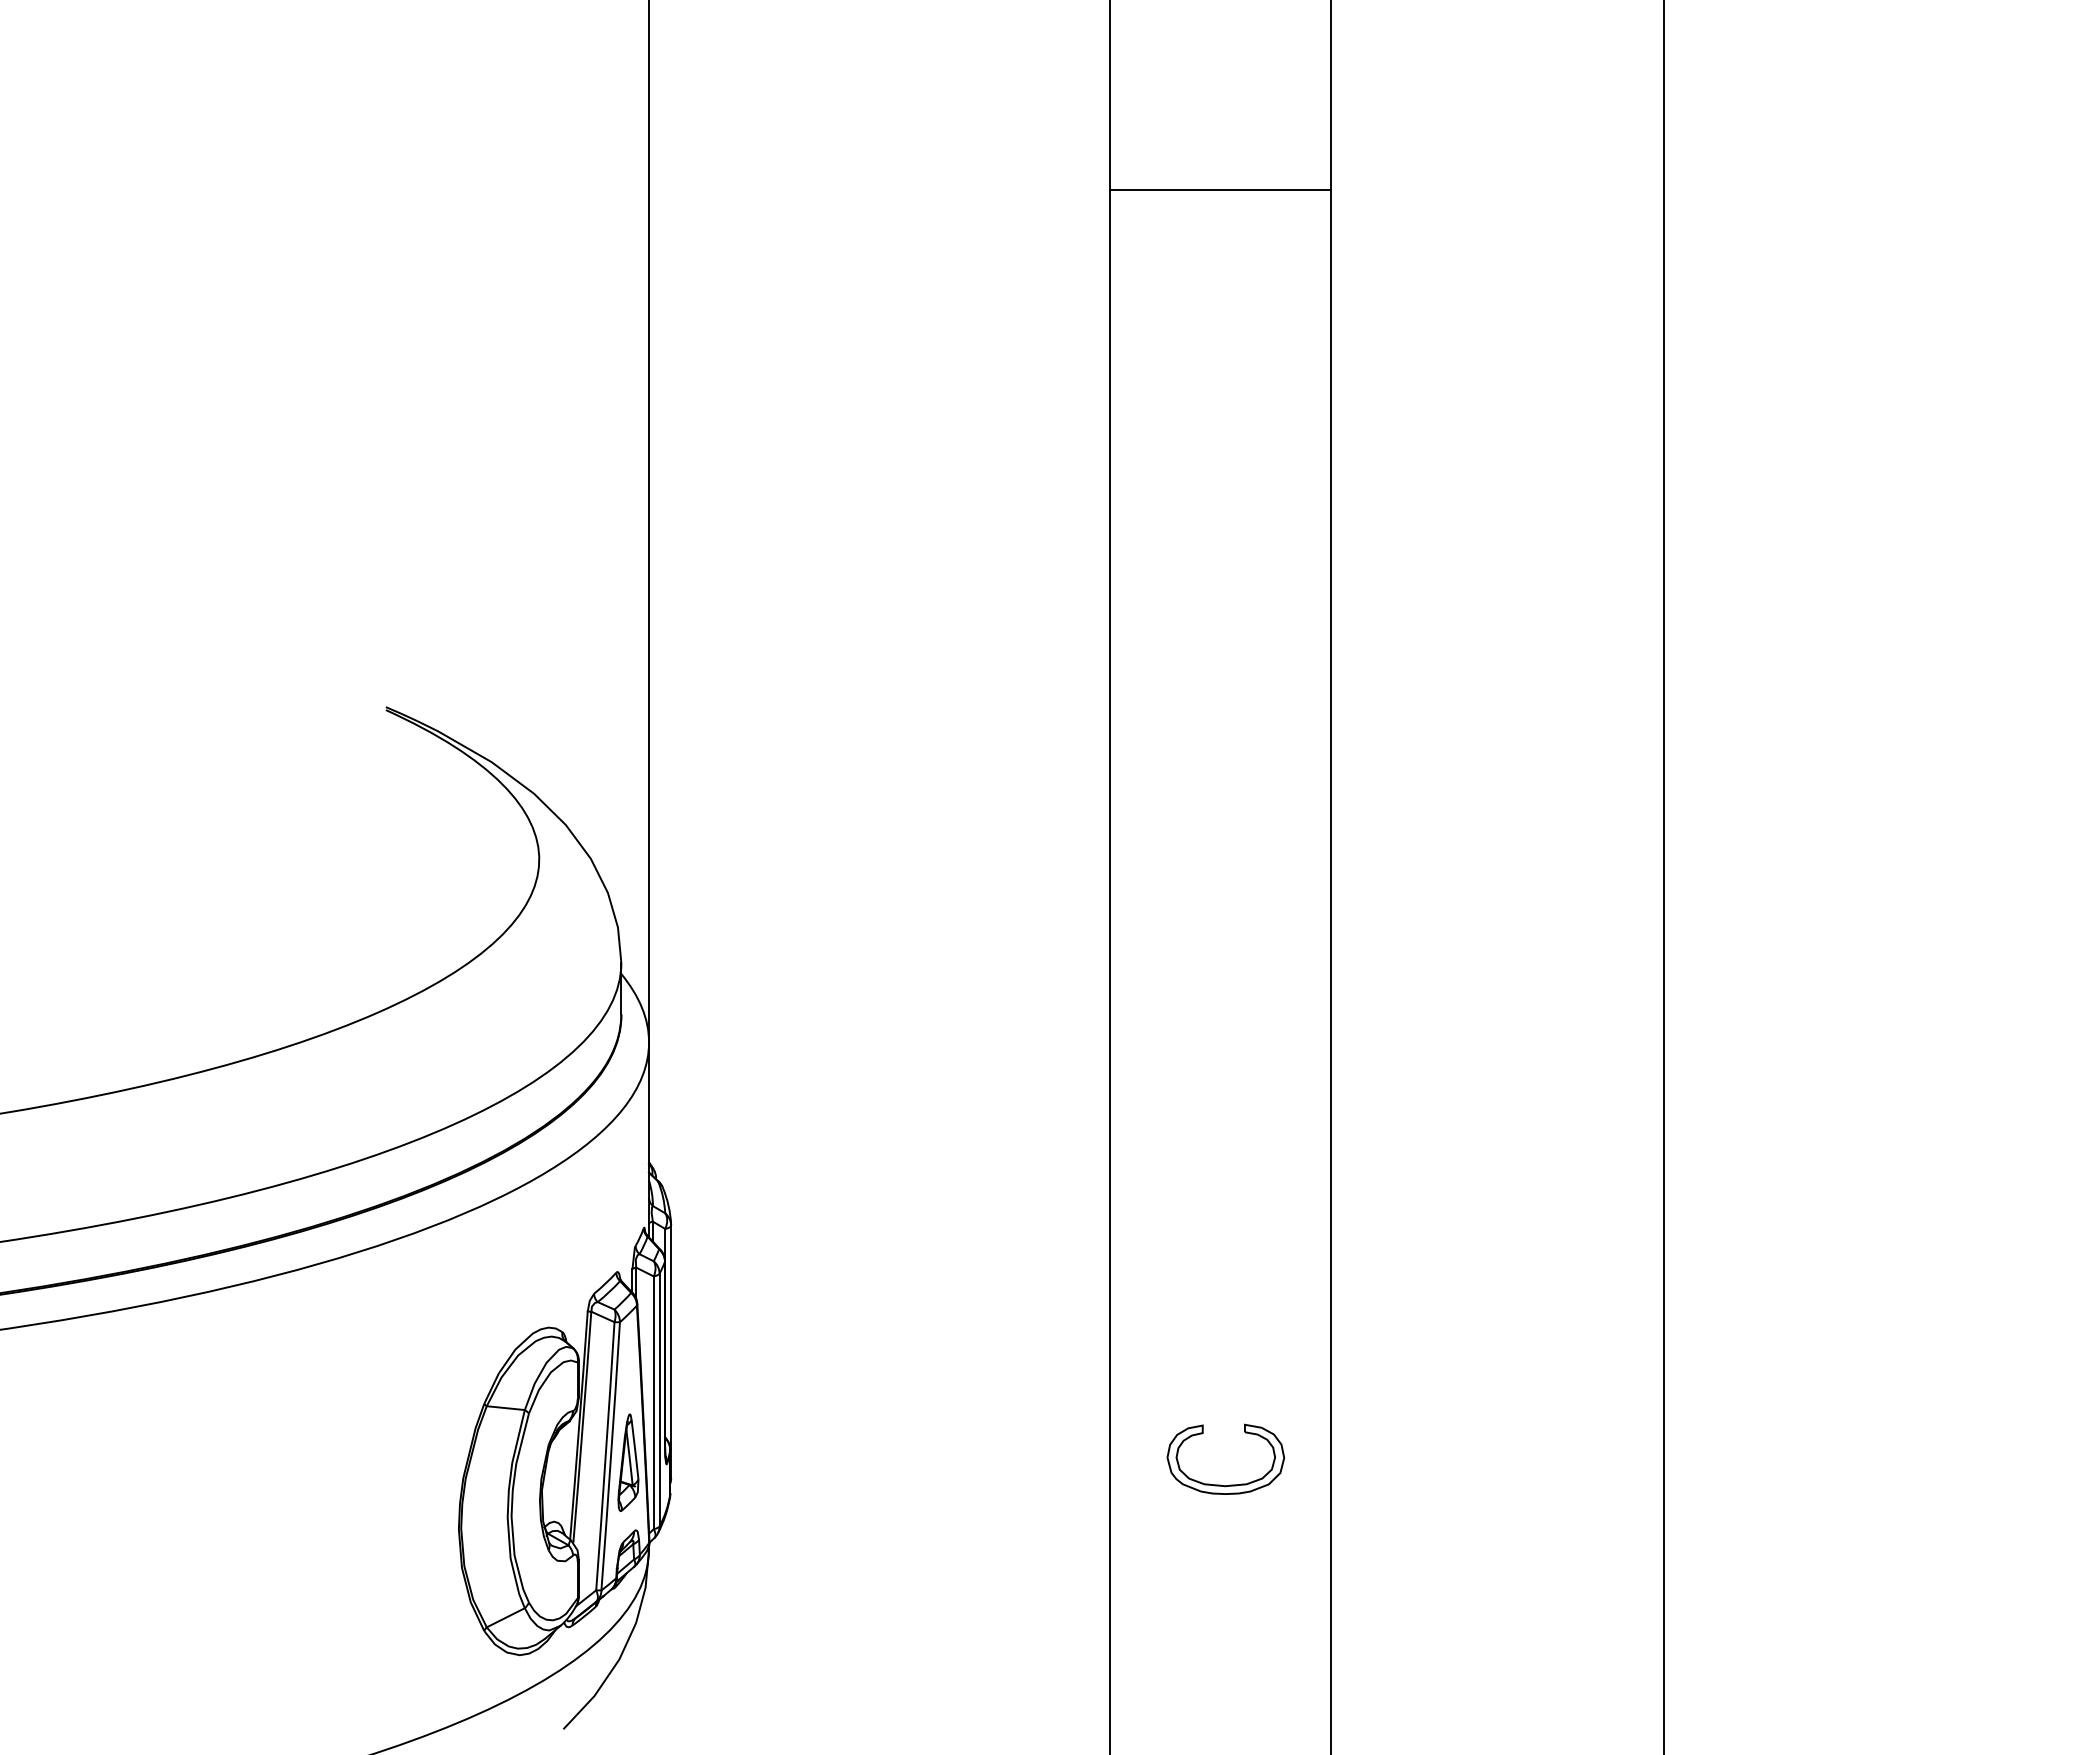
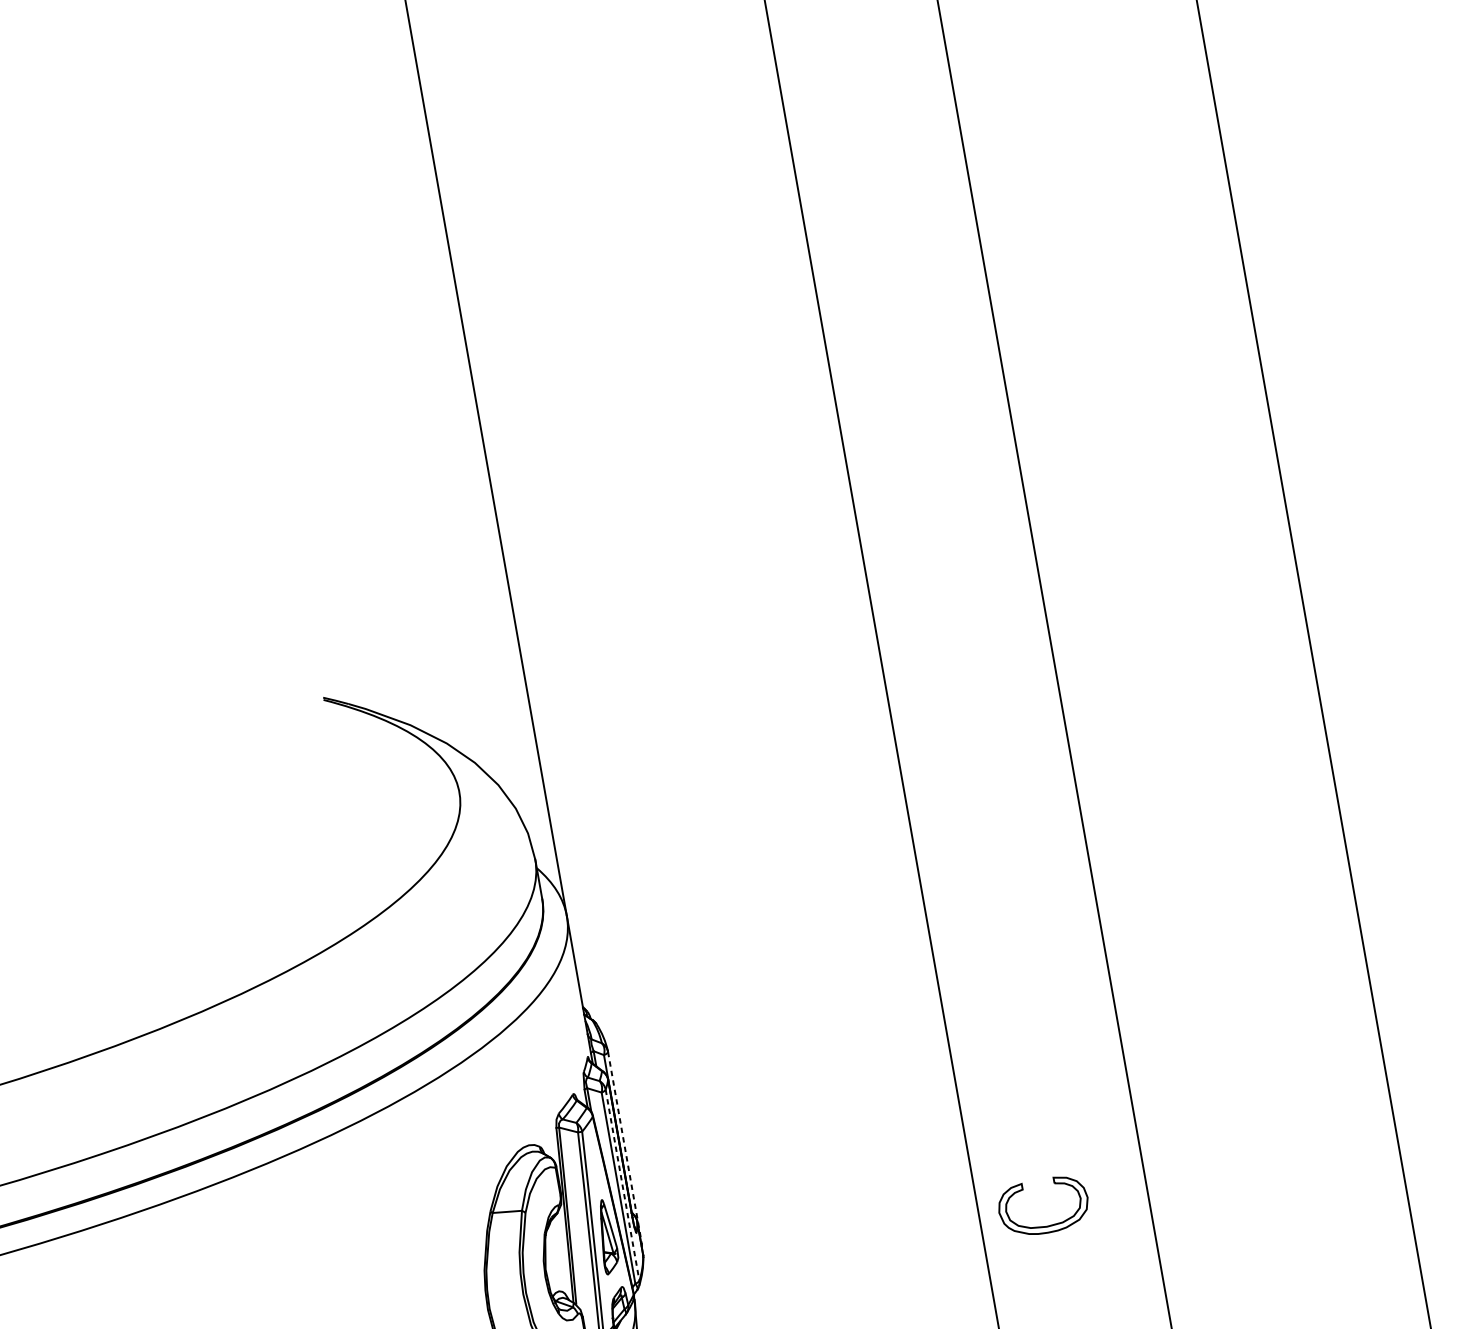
line: (1220, 189) -> (885, 194), removed
line: (671, 1352) -> (625, 1147), solid -> dashed
line: (659, 1400) -> (622, 1185), solid -> dashed
part: (1220, 1484) -> (1042, 1226), moved

